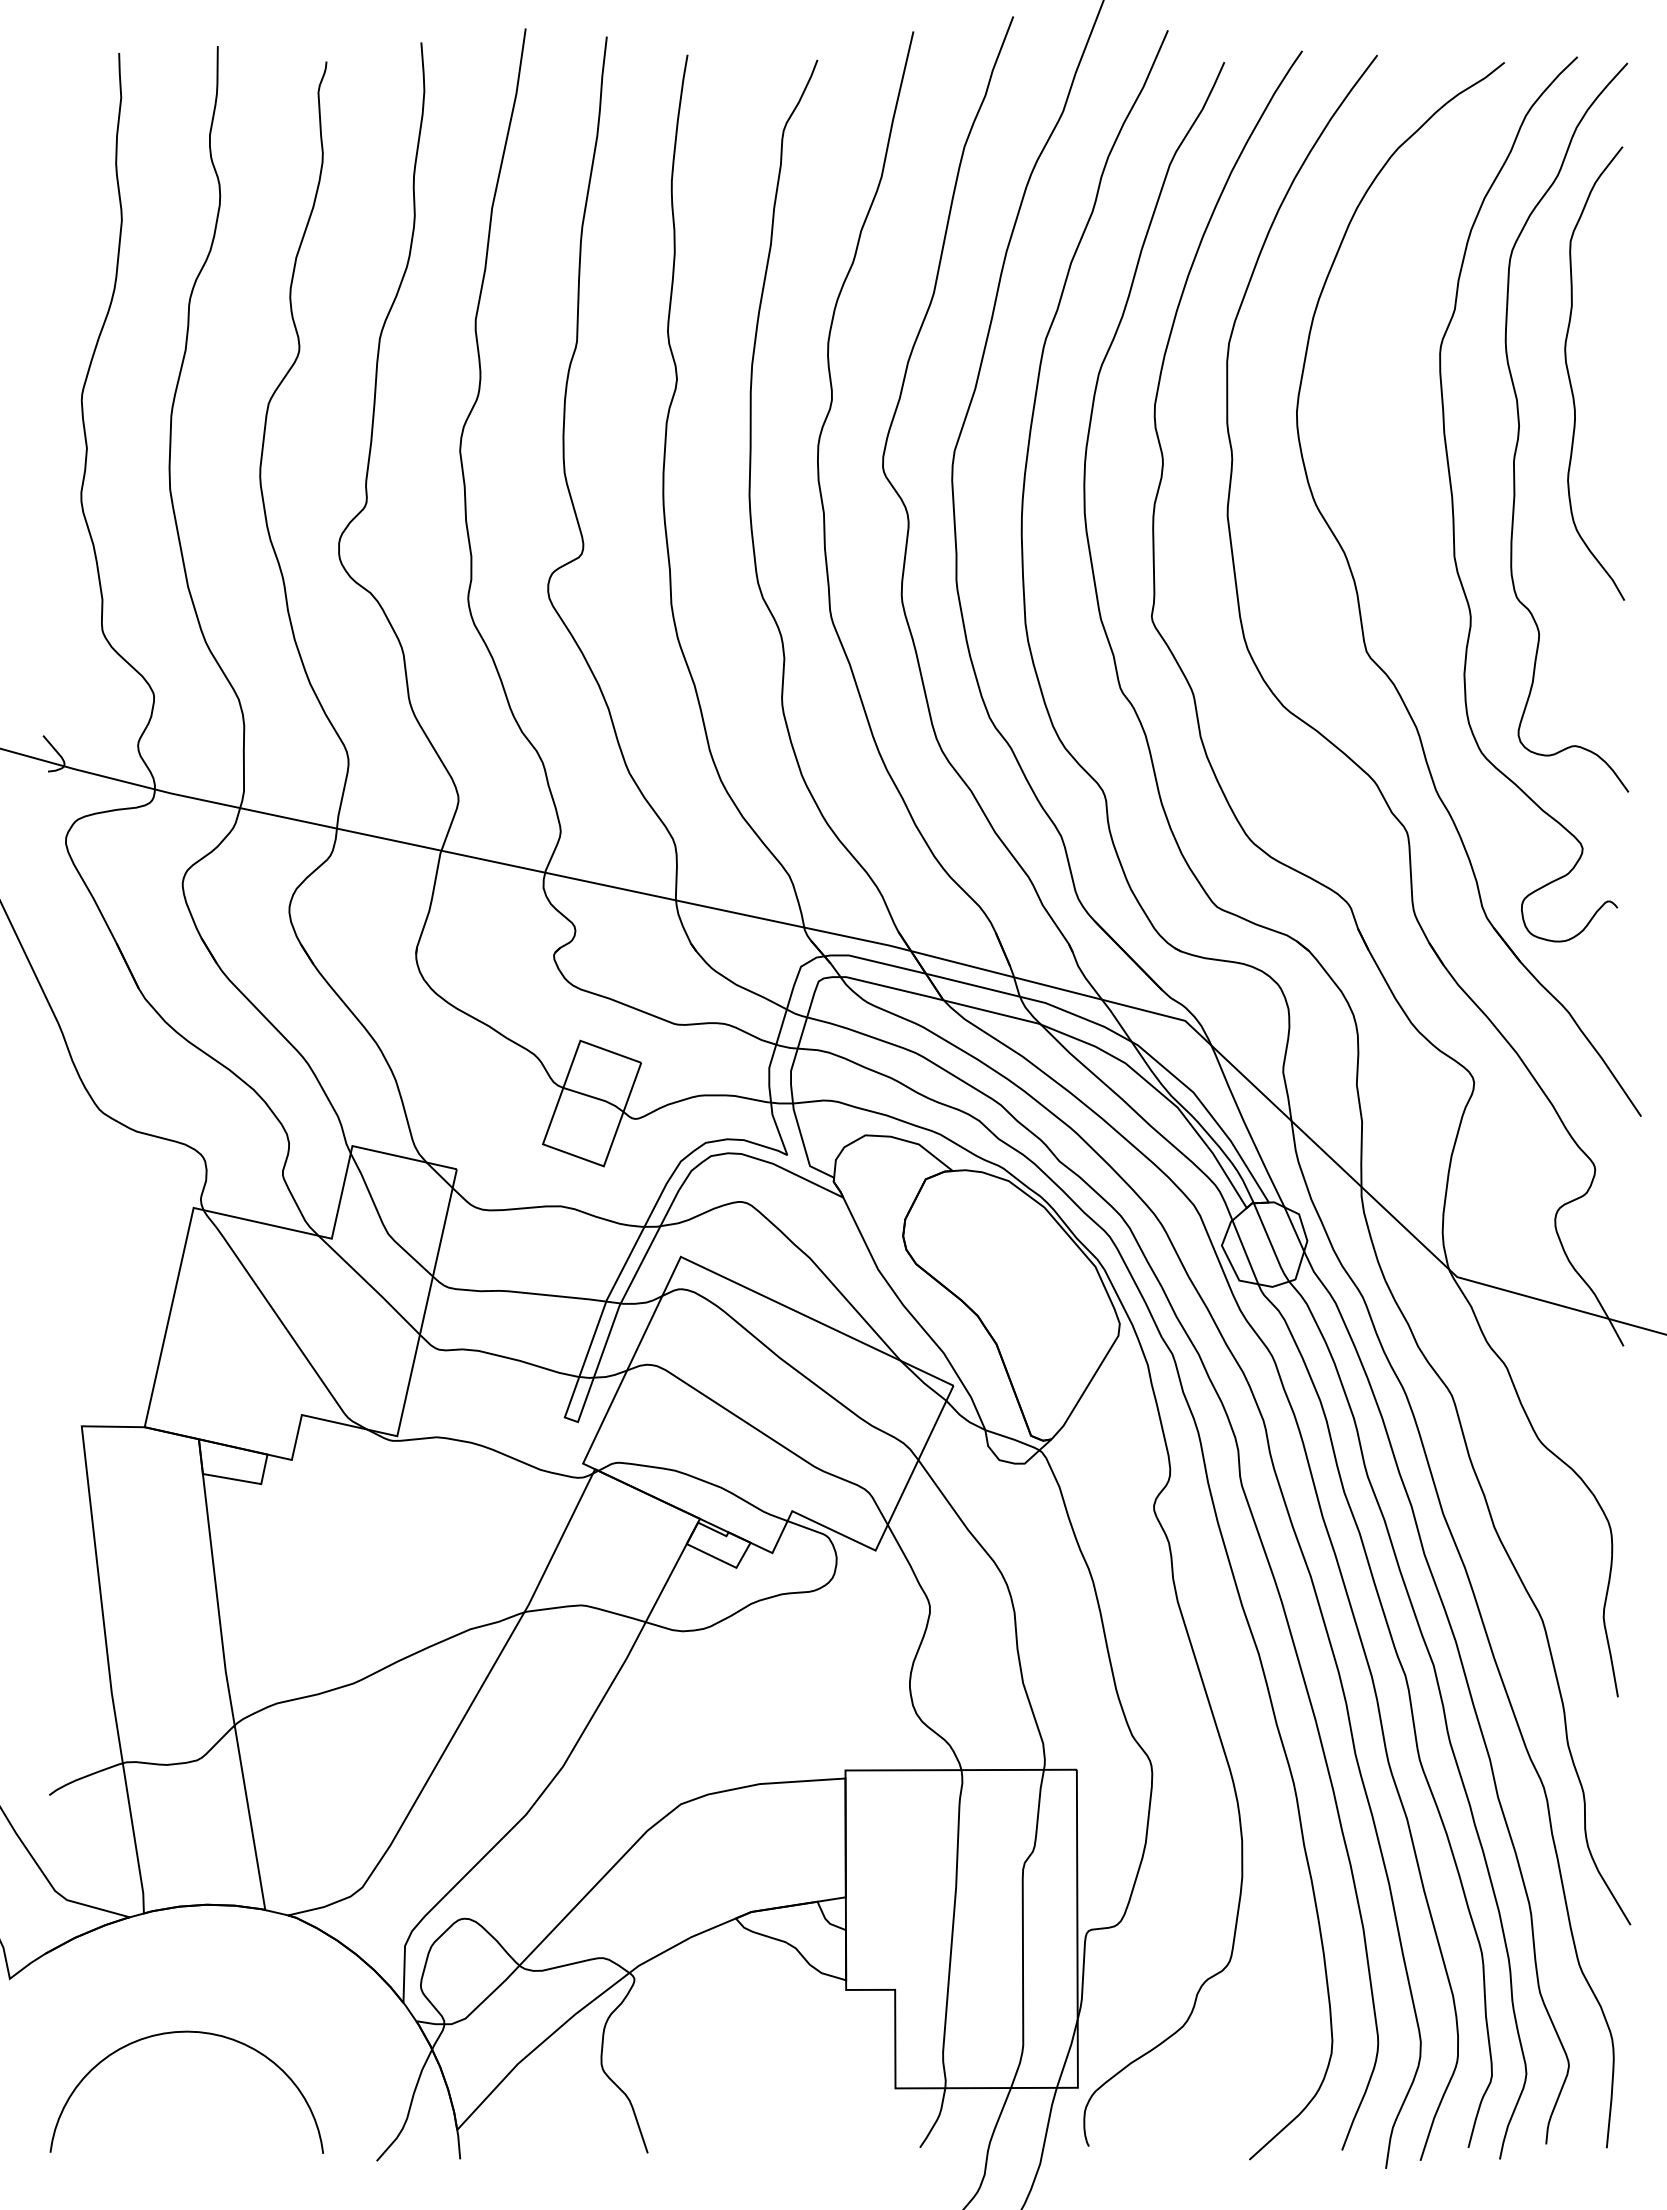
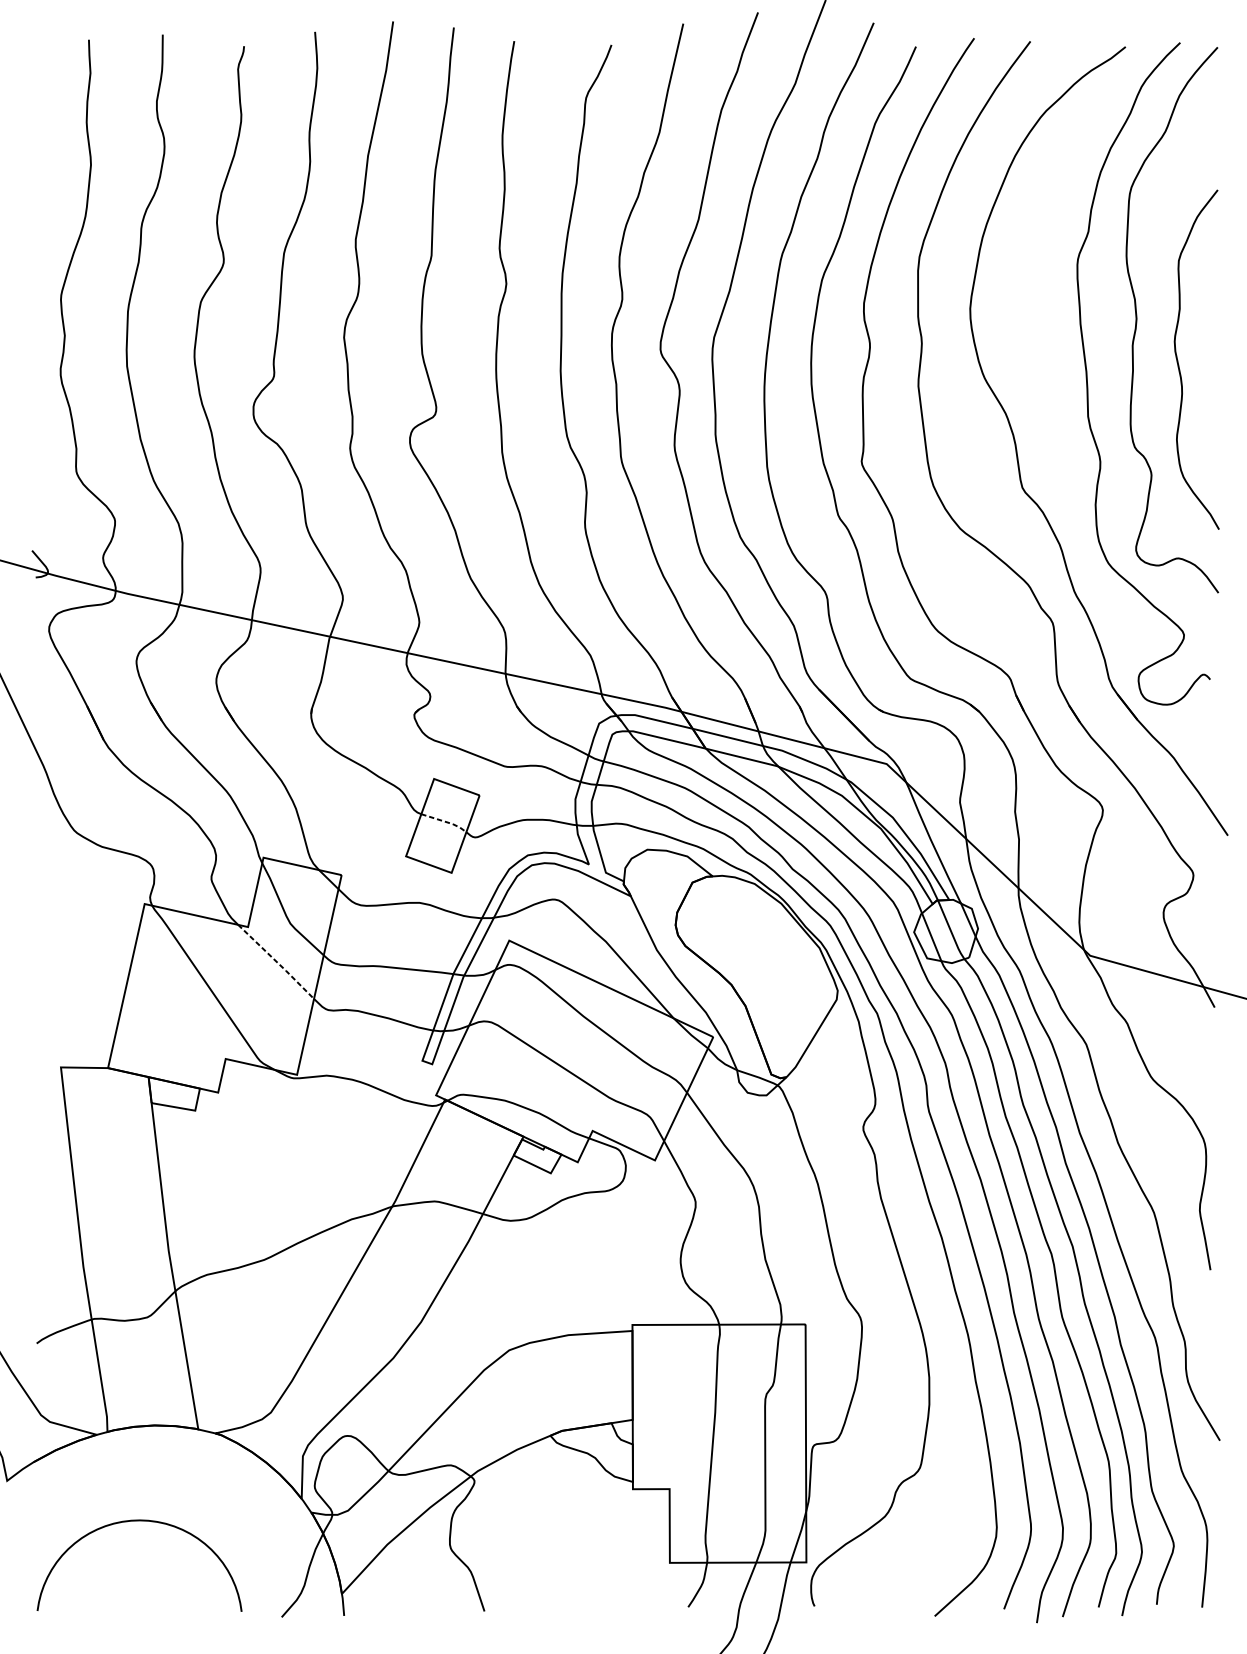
curve: (1570, 377) -> (1178, 362), moved
line: (596, 1098) -> (446, 822), solid -> dashed
line: (370, 1285) -> (277, 962), solid -> dashed

